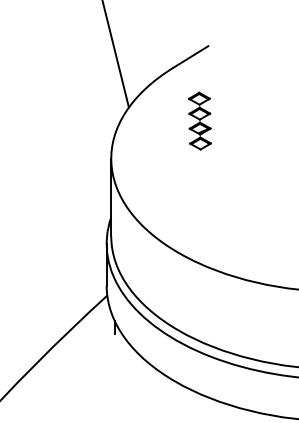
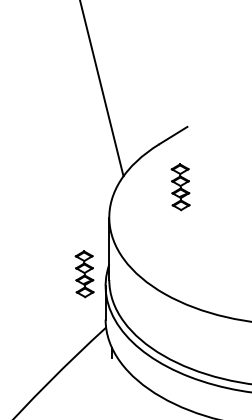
part: (80, 229) -> (84, 274), added

